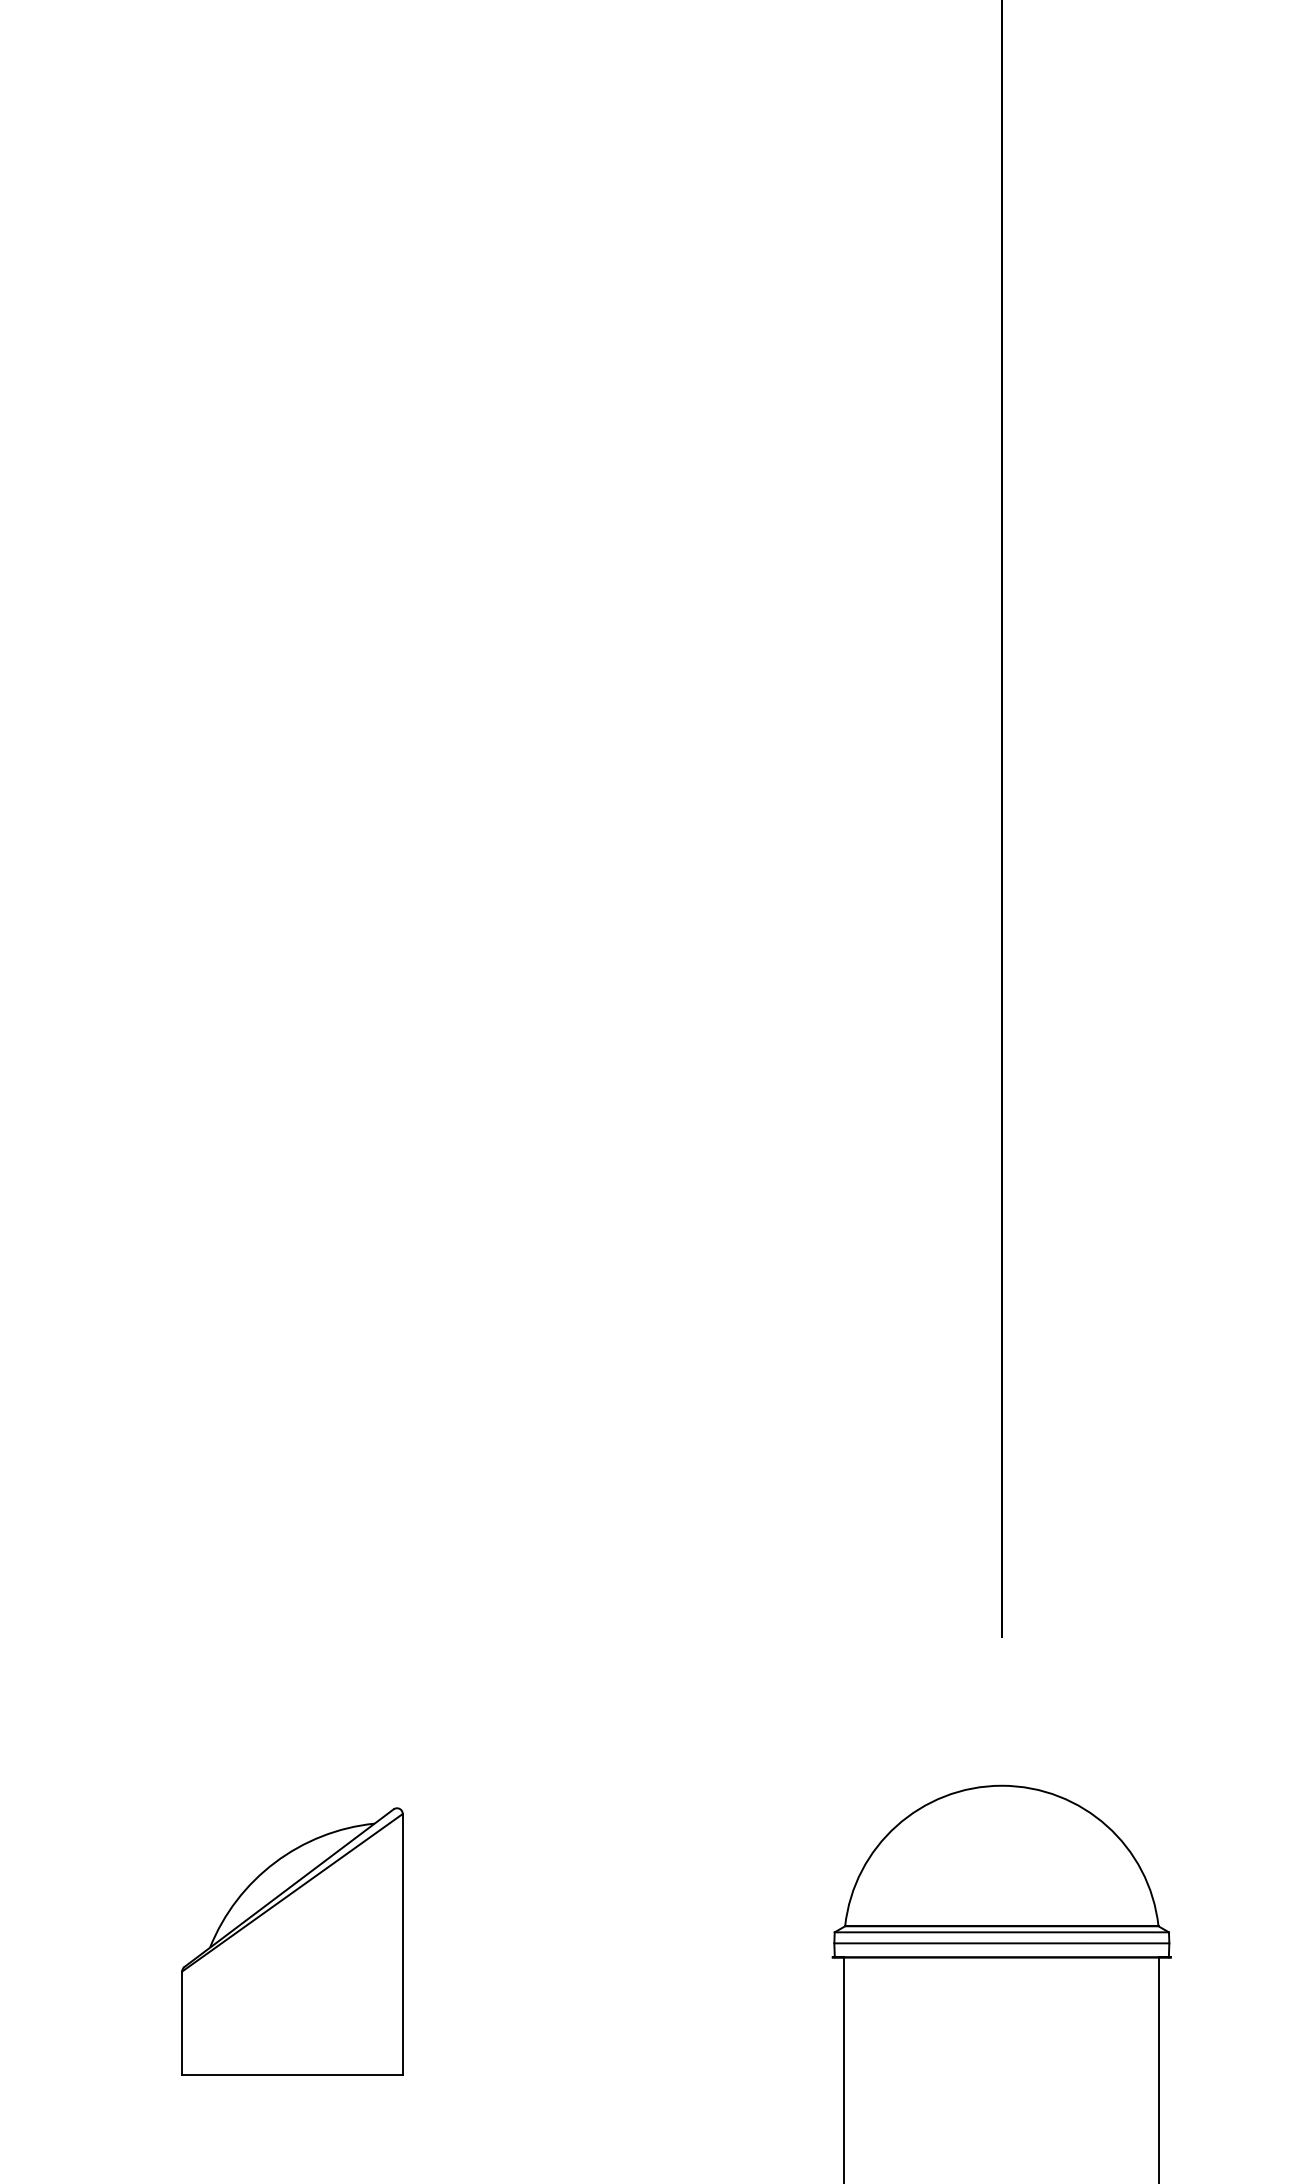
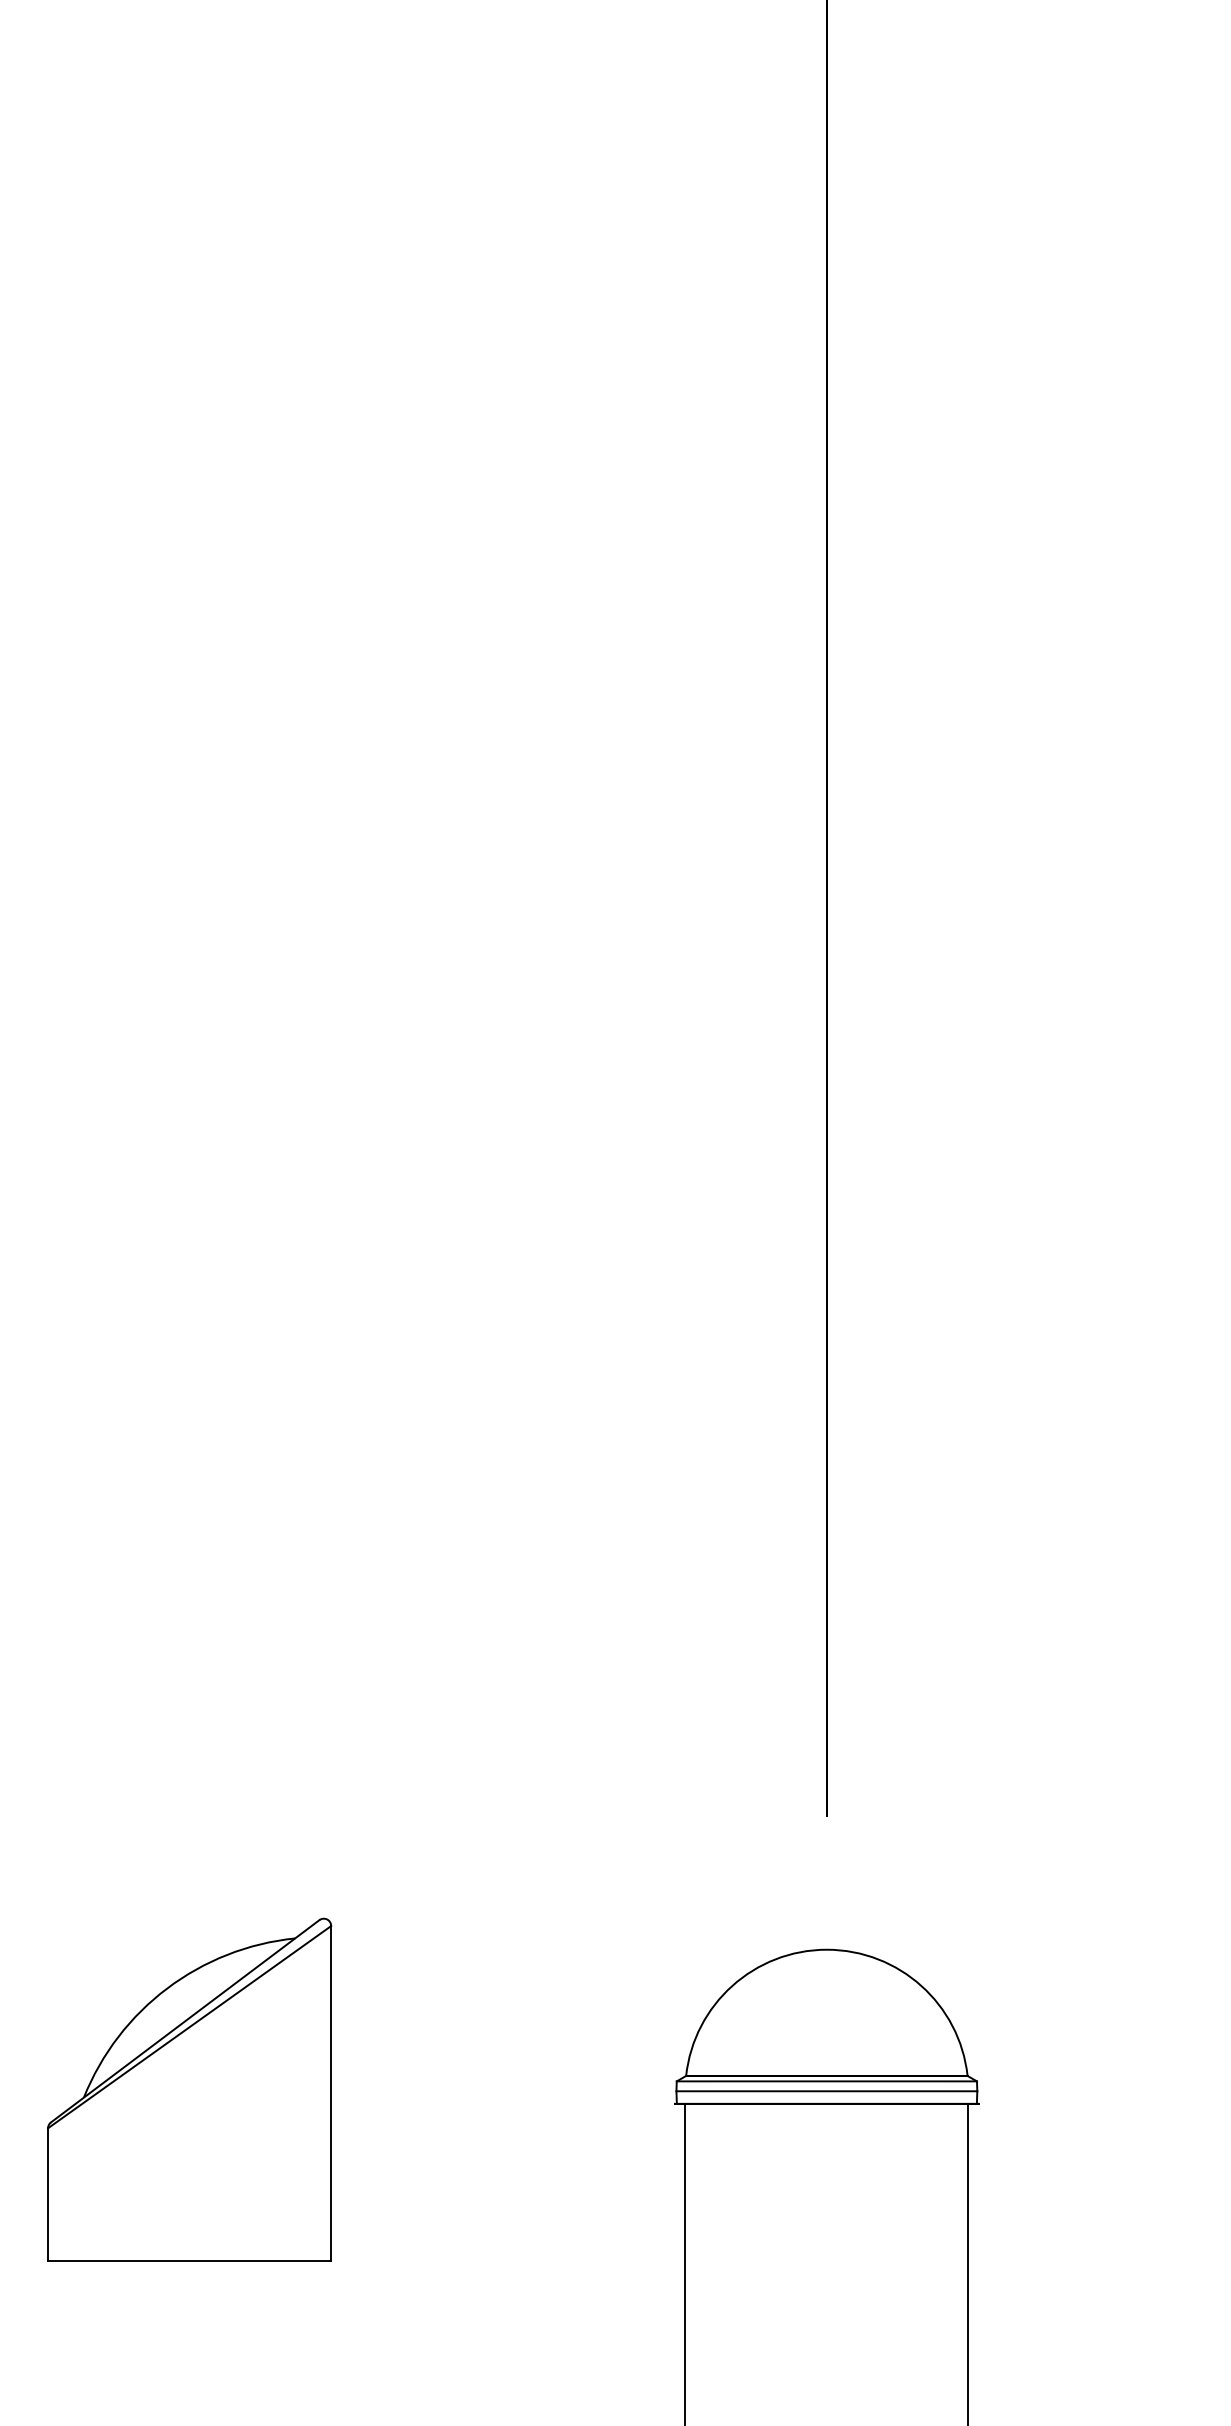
part: (292, 1941) -> (189, 2089), size x1.43

